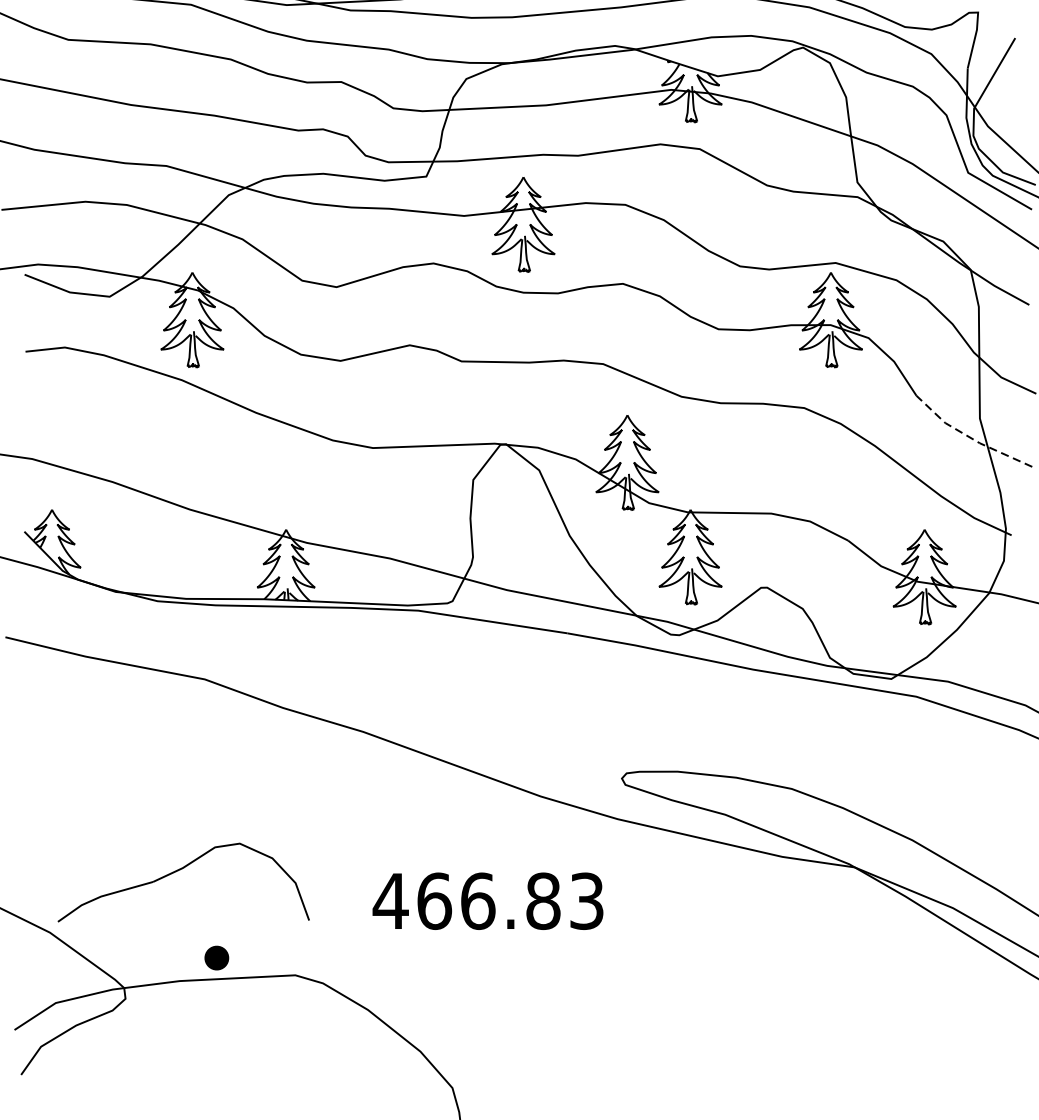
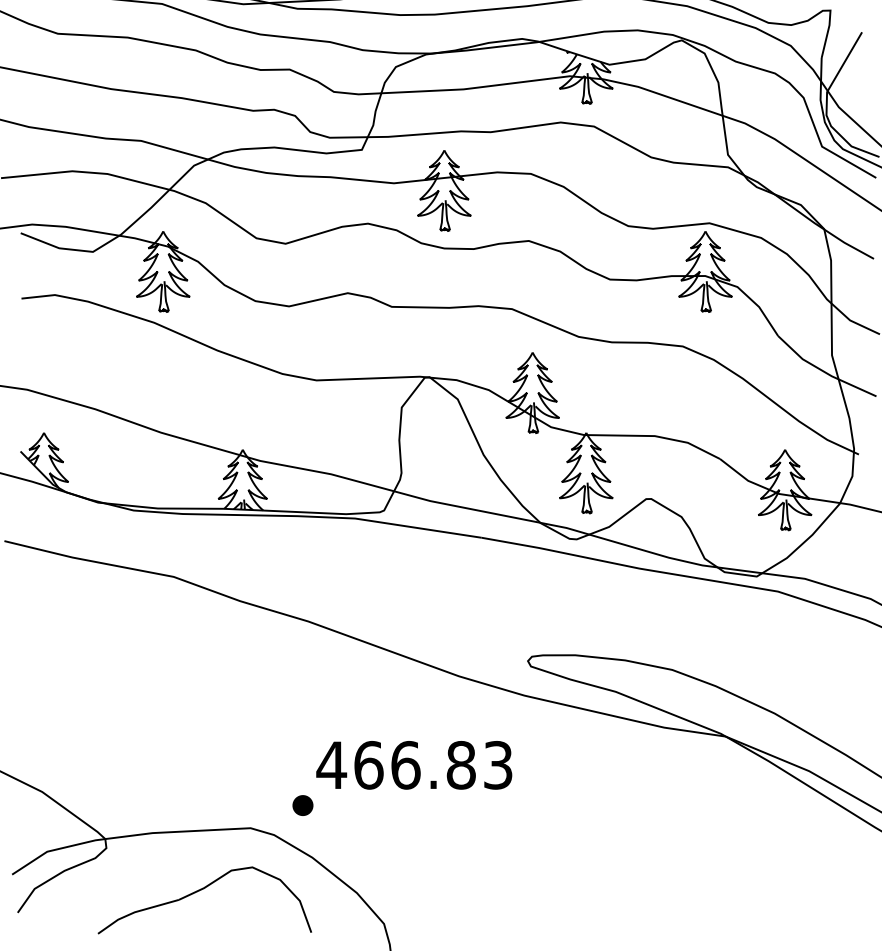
line: (969, 437) -> (823, 371), dashed -> solid
part: (177, 872) -> (199, 891), moved
part: (216, 957) -> (302, 805), moved

